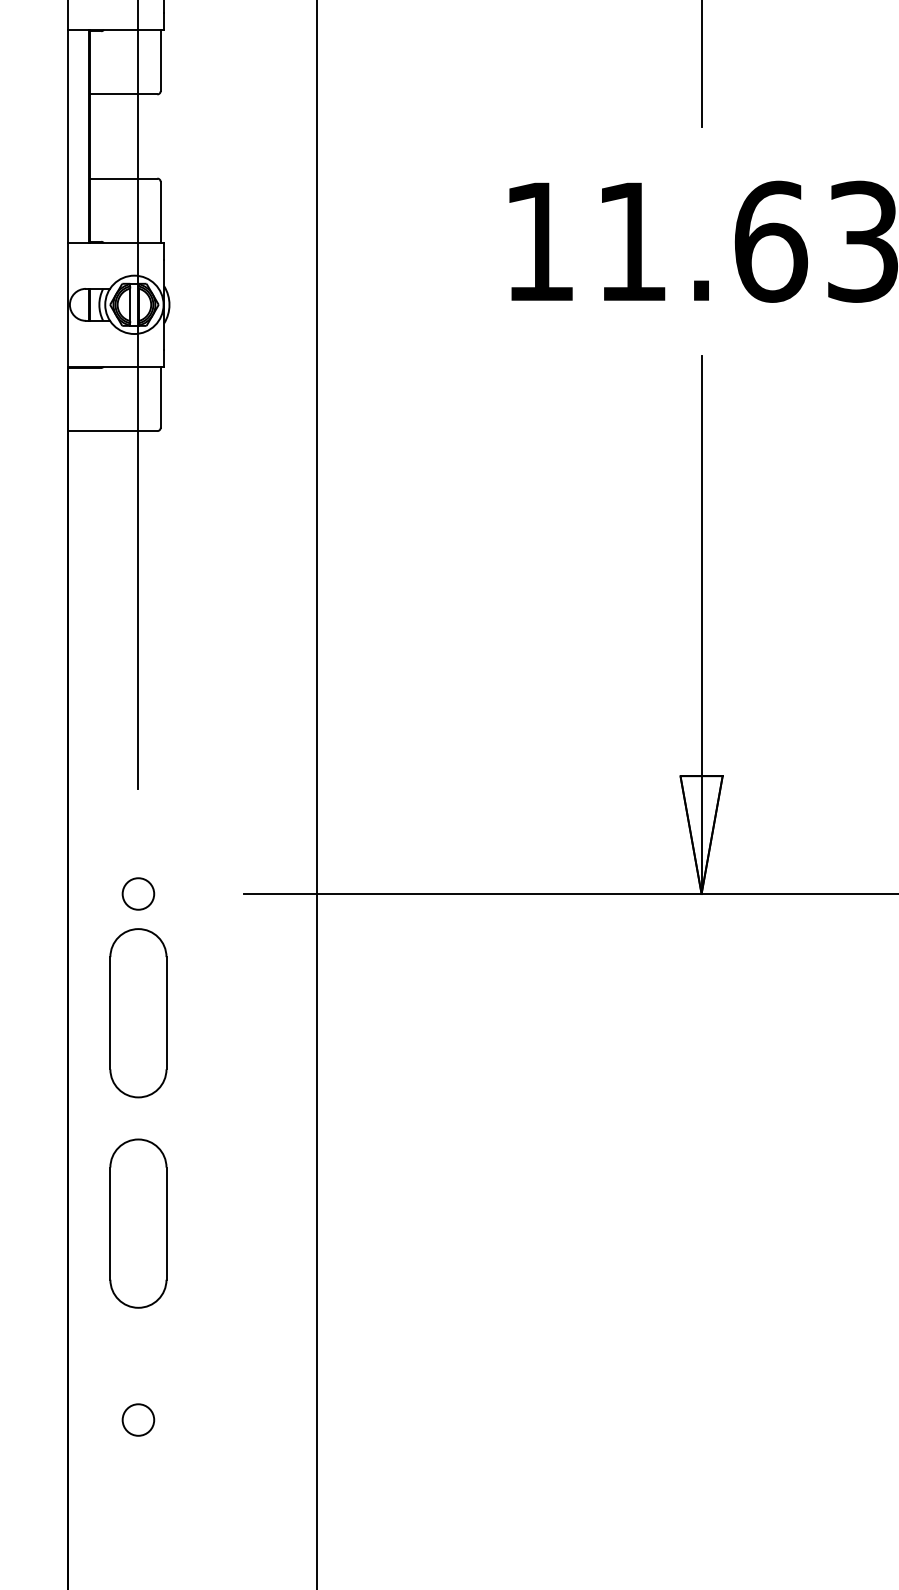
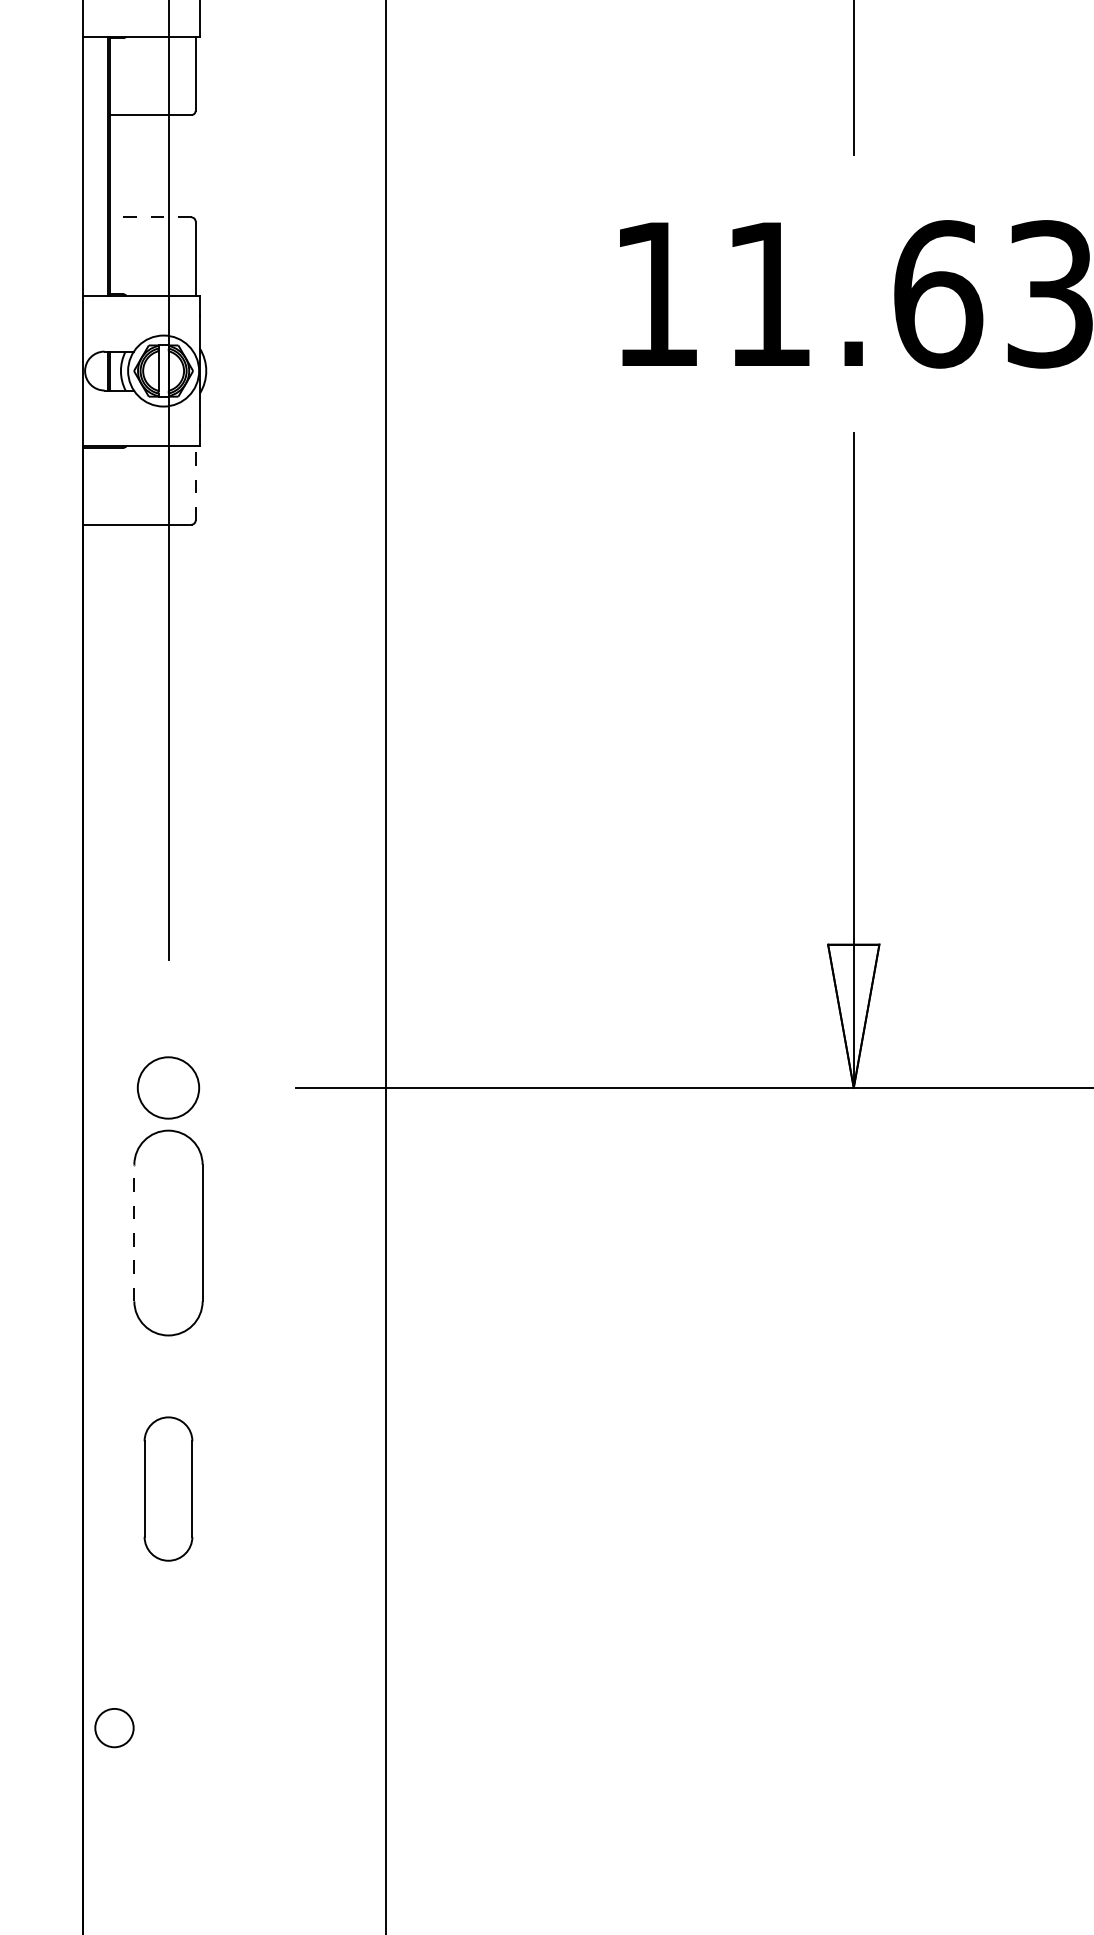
line: (123, 178) -> (150, 217), solid -> dashed
line: (160, 396) -> (195, 482), solid -> dashed
circle: (138, 893) -> (168, 1087), size x1.6
line: (110, 1012) -> (134, 1232), solid -> dashed
part: (138, 1223) -> (168, 1488), size x0.7
circle: (138, 1420) -> (114, 1728), moved

